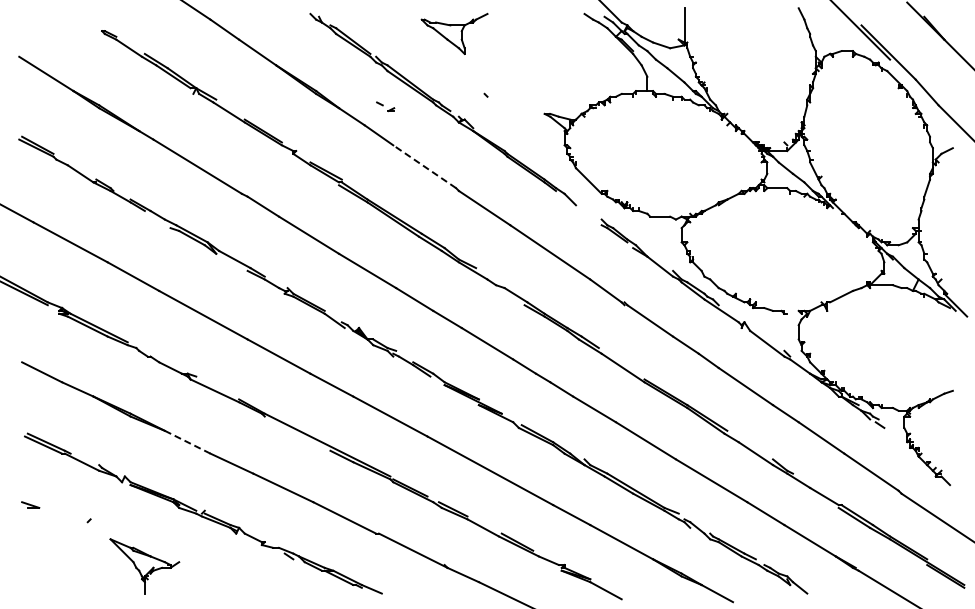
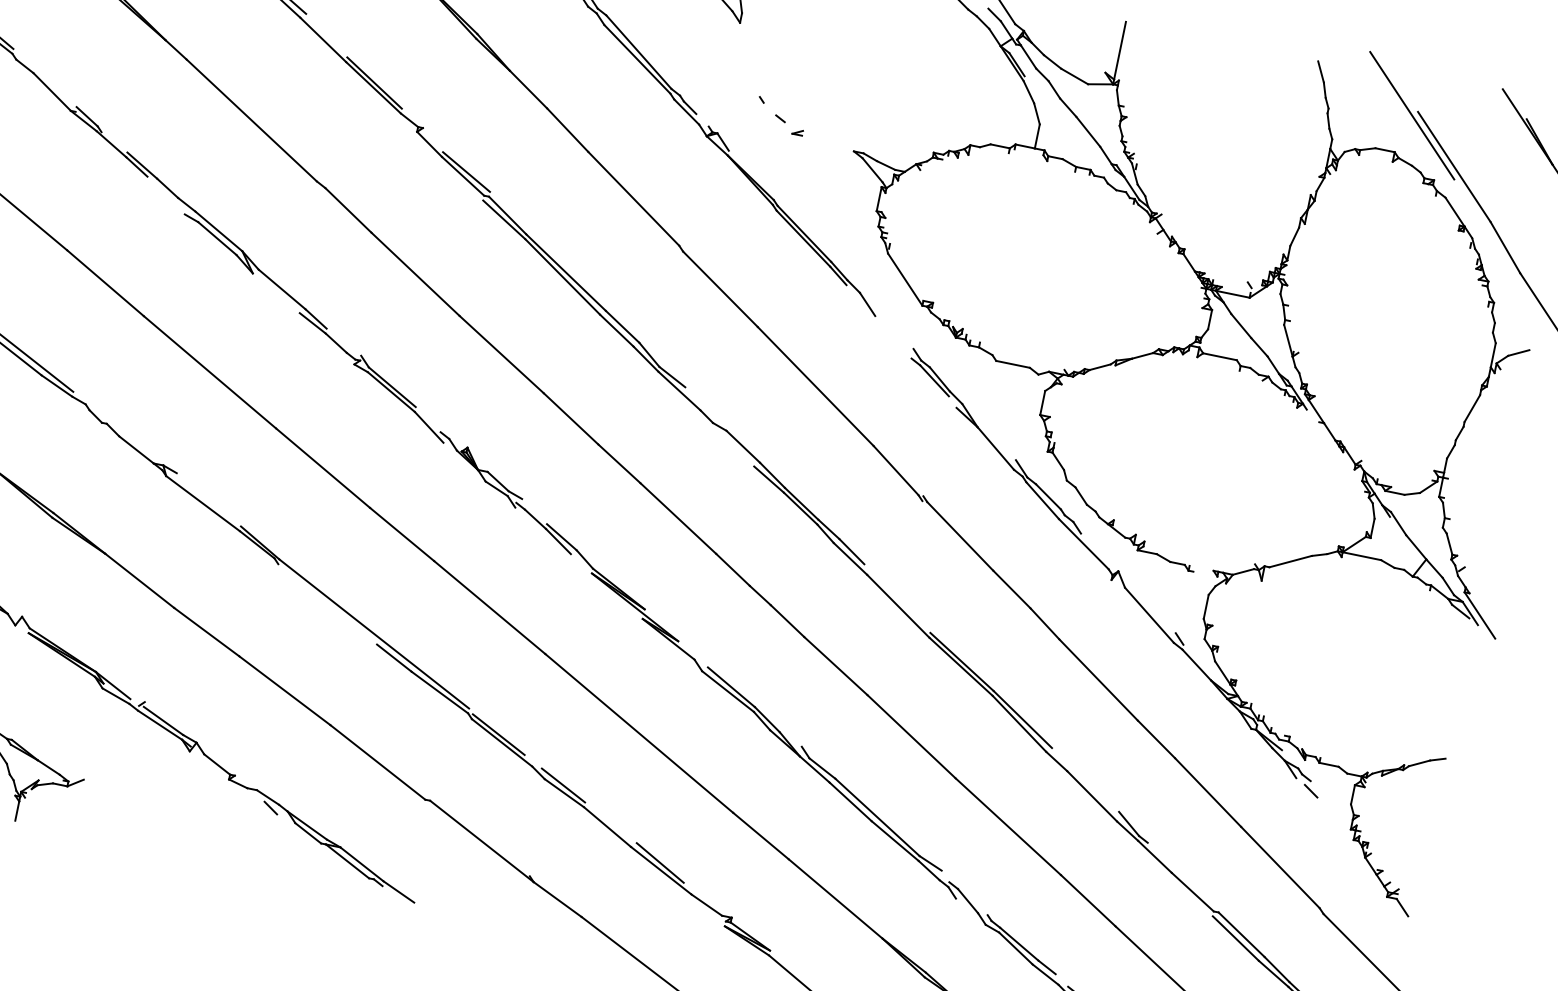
part: (385, 106) -> (788, 125), moved
line: (424, 166) -> (633, 198), dashed -> solid
line: (187, 442) -> (139, 581), dashed -> solid

